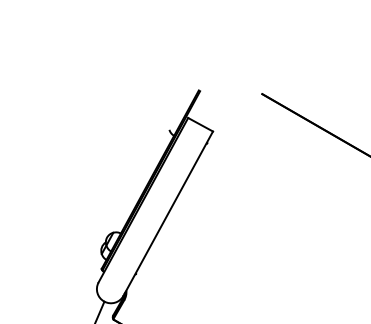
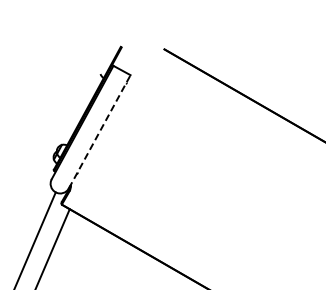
line: (167, 213) -> (99, 131), solid -> dashed

